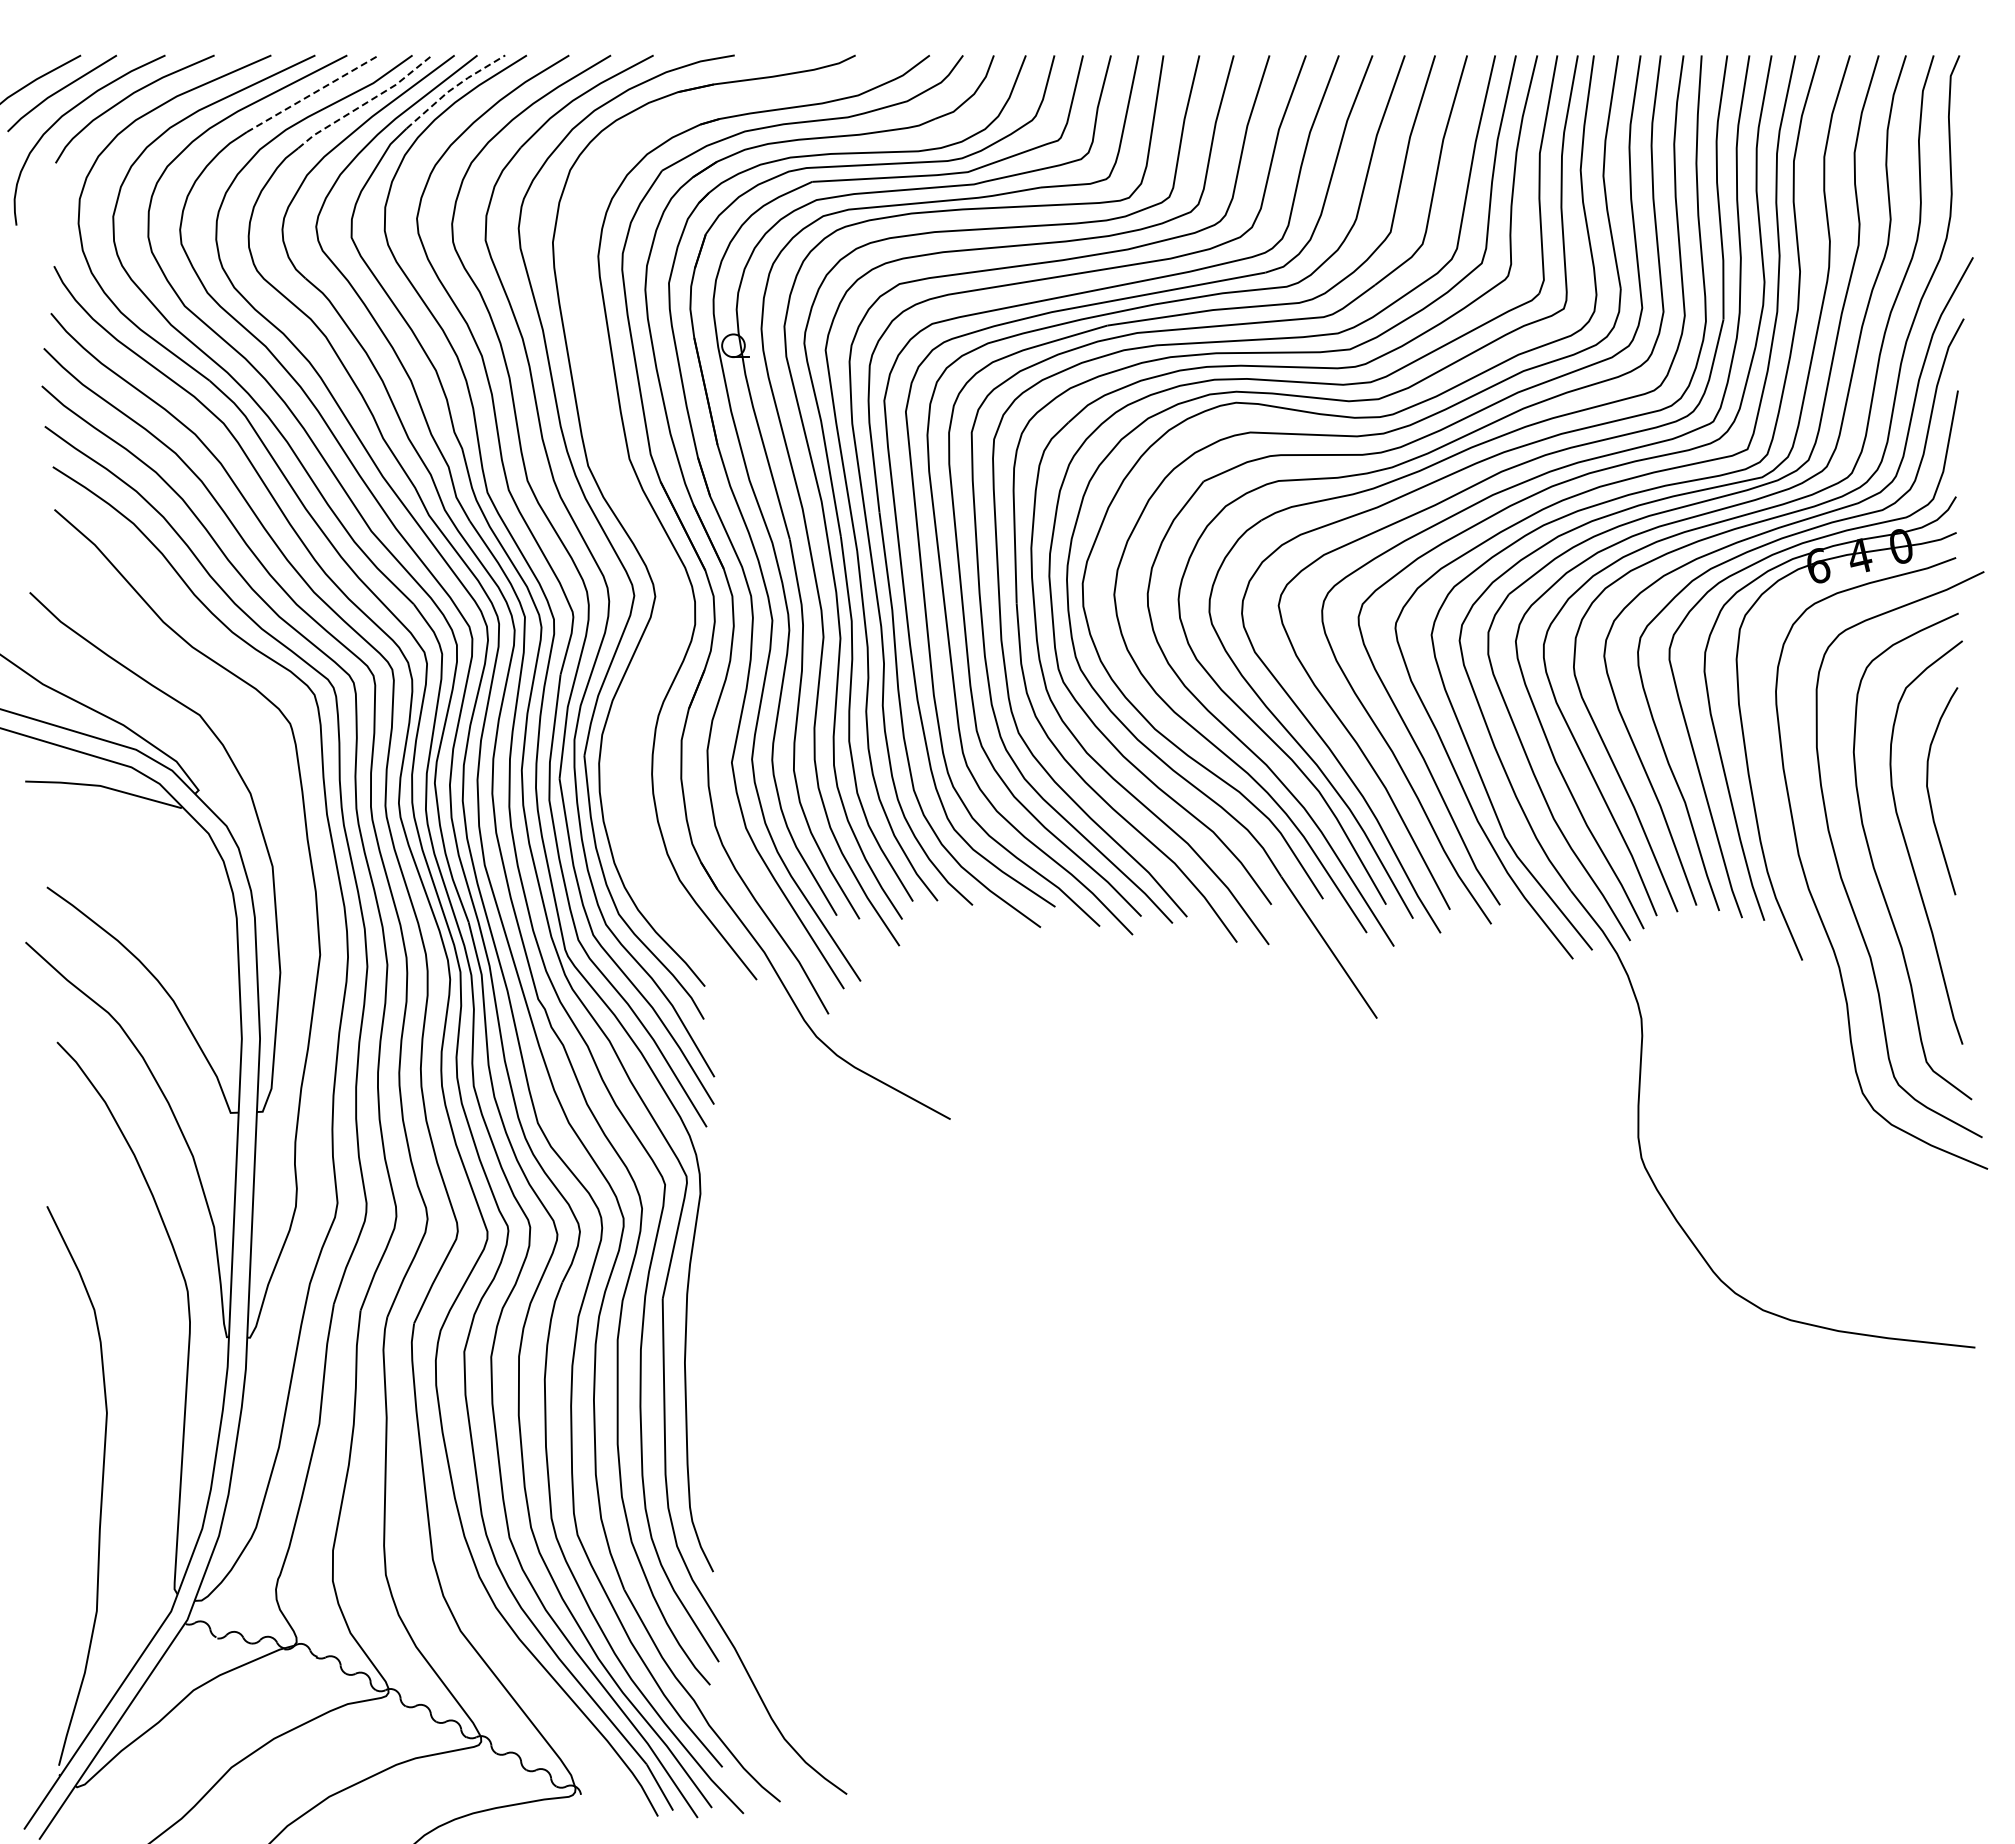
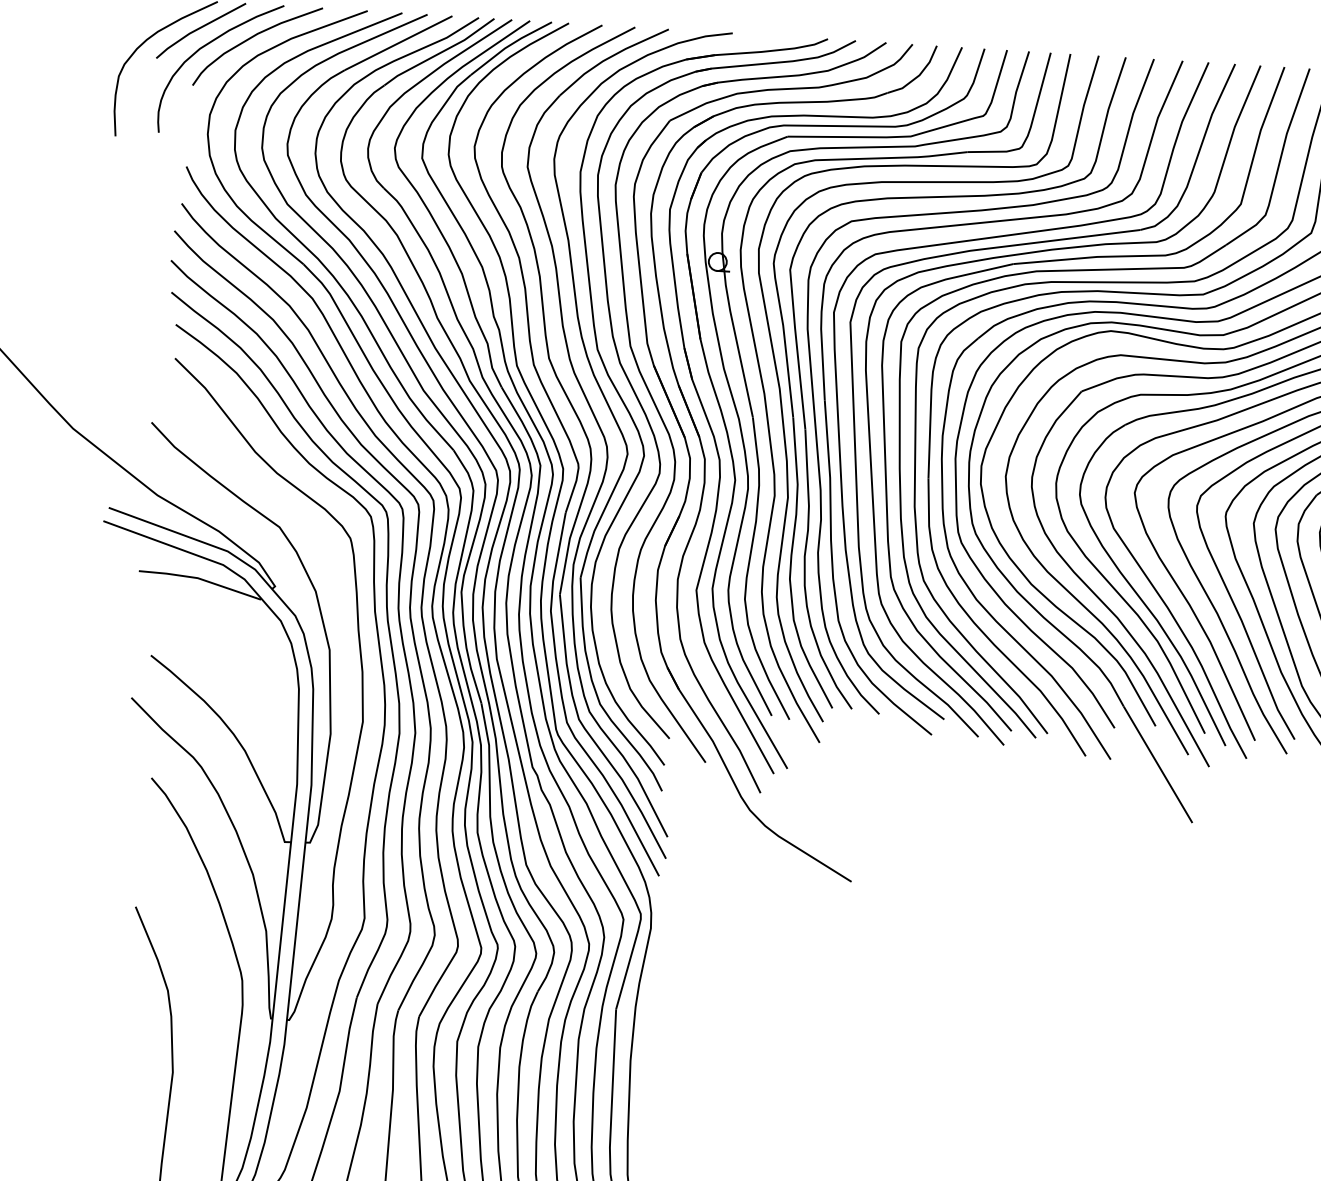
line: (453, 88) -> (509, 45), dashed -> solid
line: (313, 93) -> (399, 43), dashed -> solid
line: (366, 102) -> (440, 52), dashed -> solid
part: (654, 543) -> (646, 413), added

